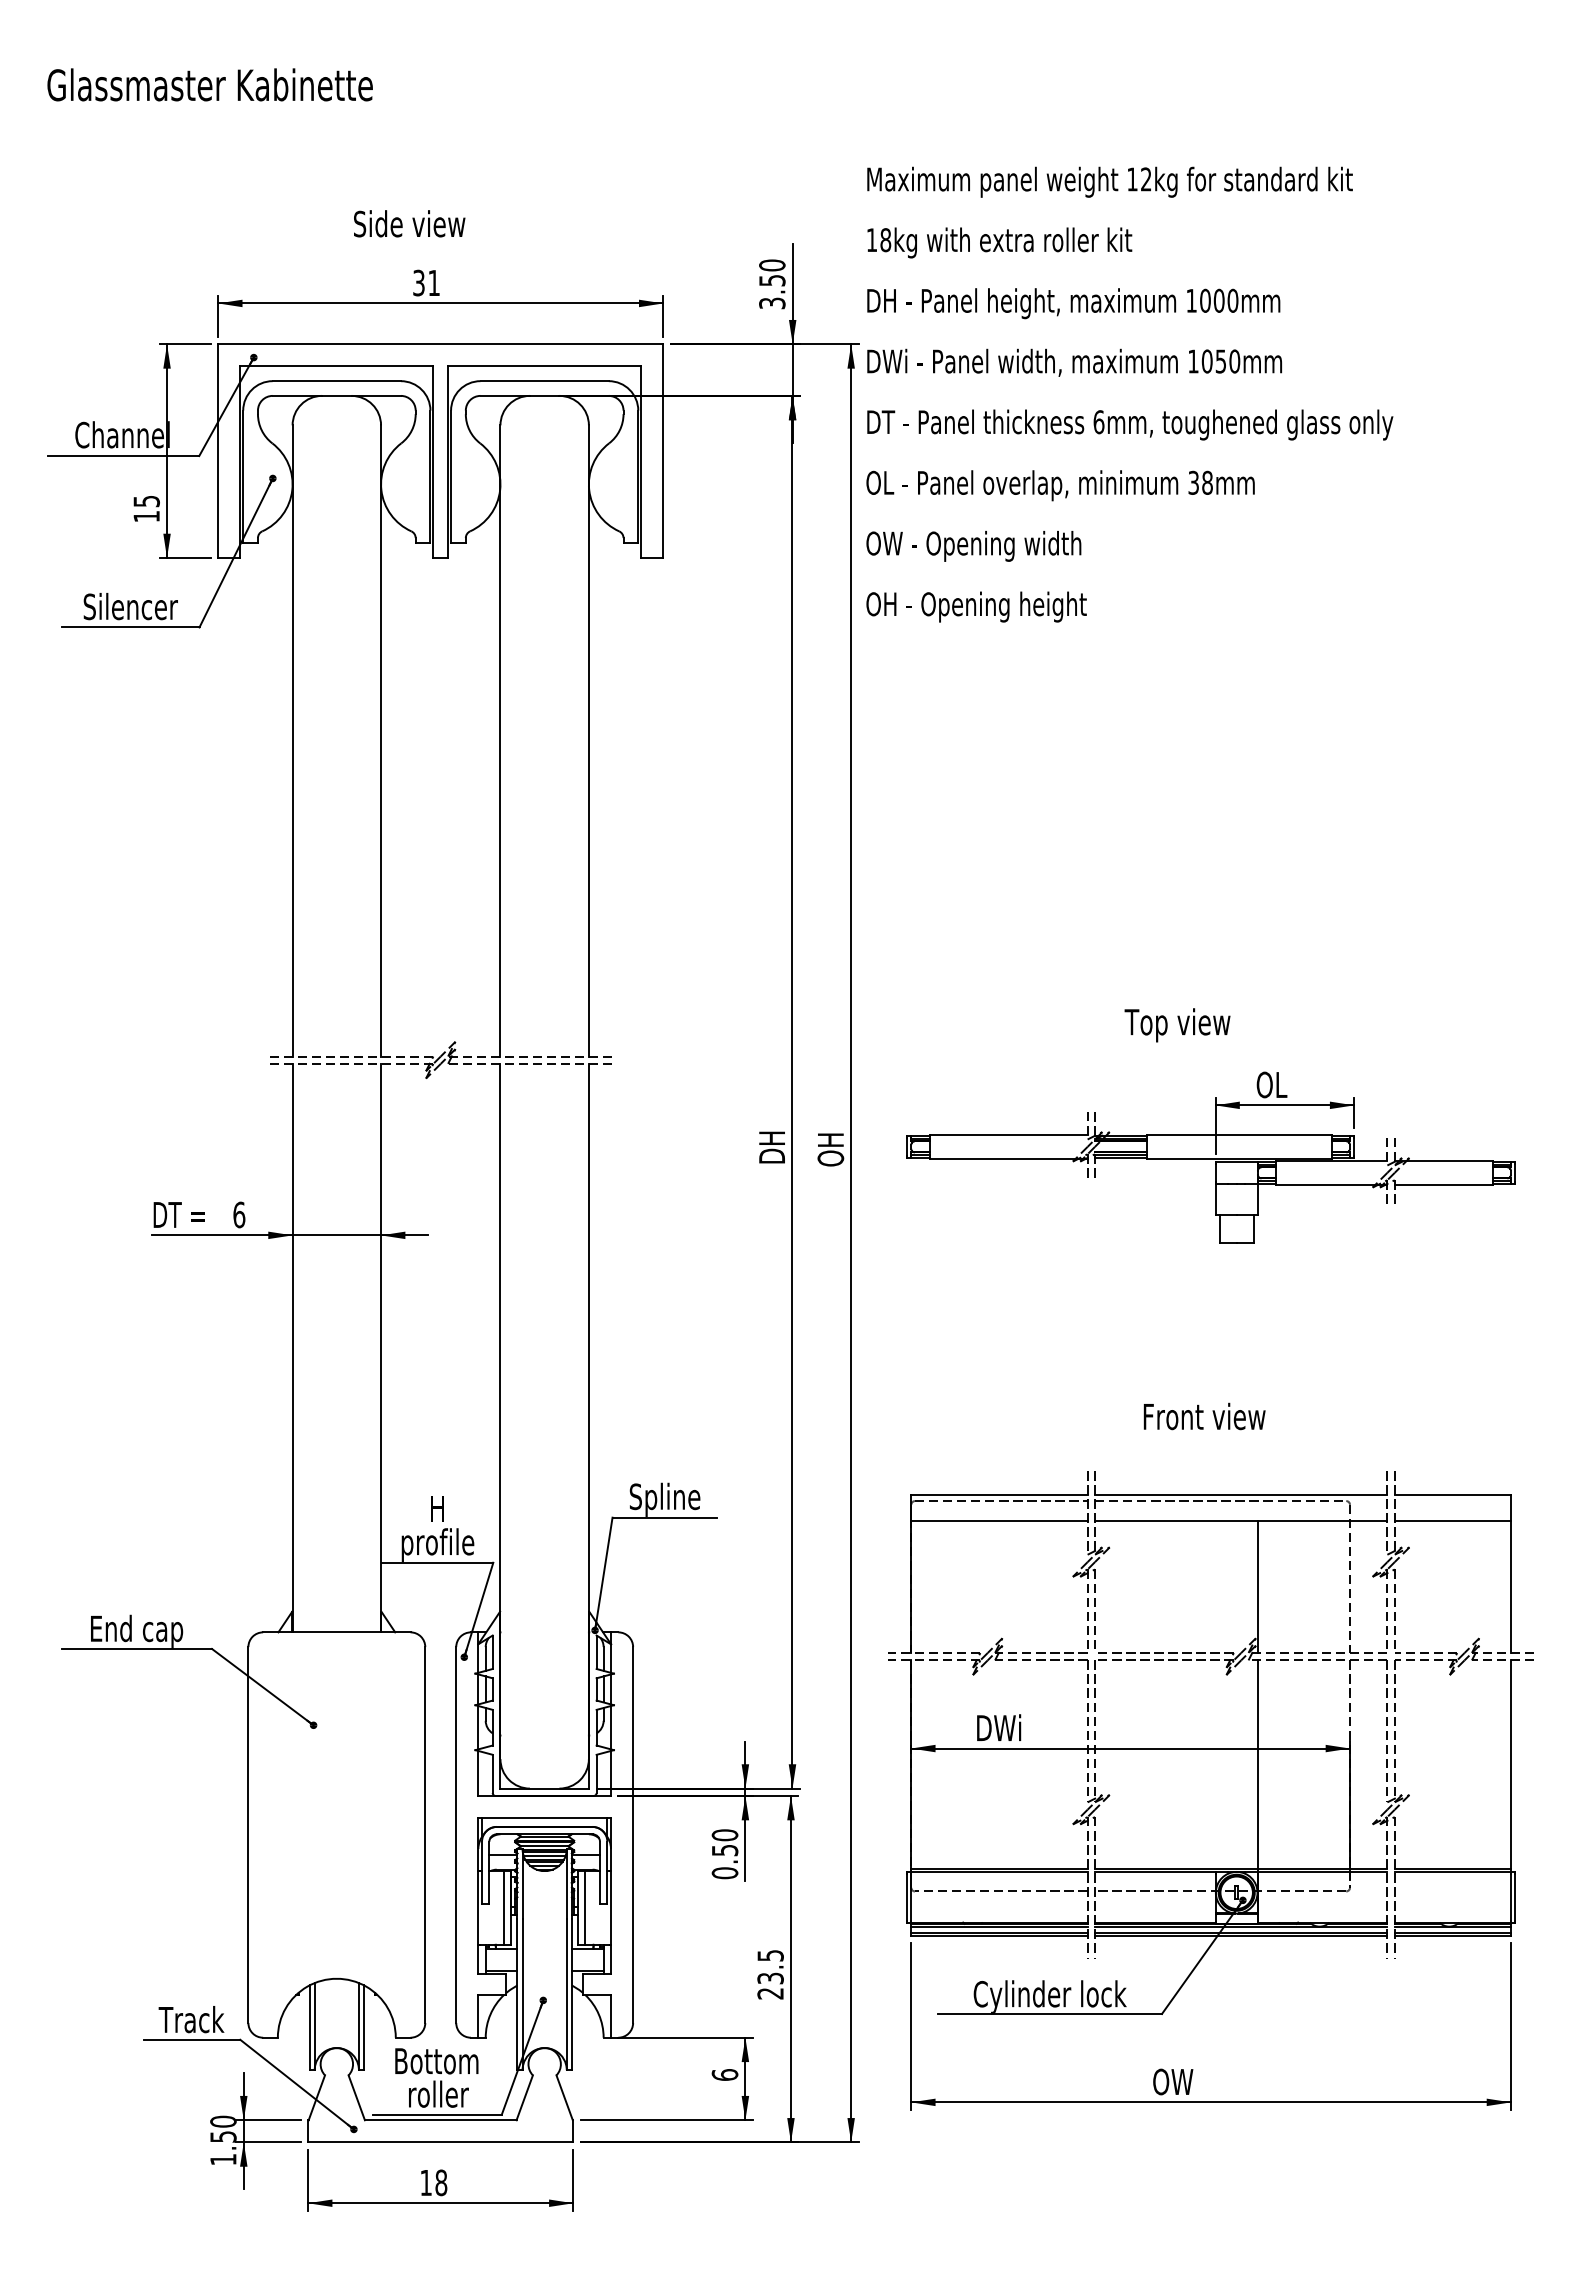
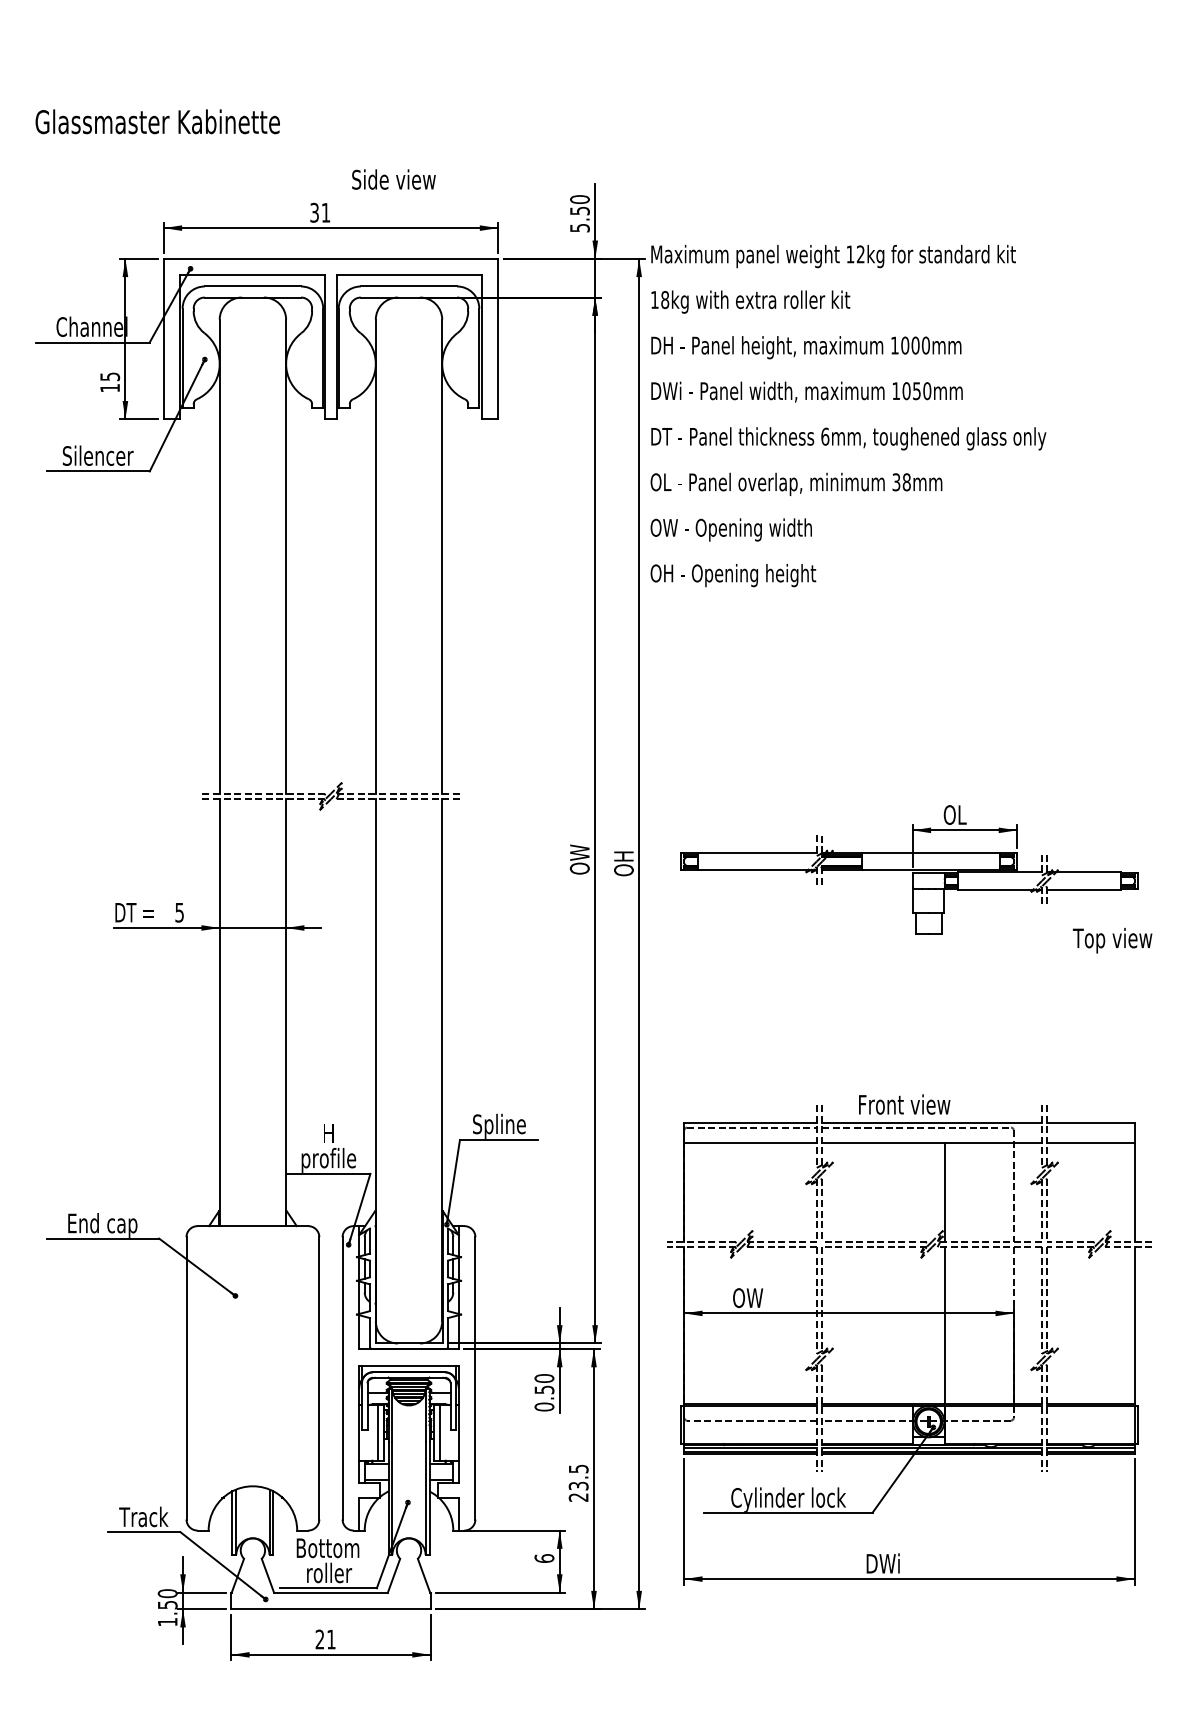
text: (209, 84) -> (157, 121), moved
text: (409, 223) -> (393, 179), moved
text: (771, 302) -> (579, 227), 3.50 -> 5.50
text: (1129, 394) -> (848, 415), moved
text: (1177, 1025) -> (1112, 940), moved
text: (771, 1144) -> (579, 859), DH -> OW
text: (239, 1214) -> (179, 912), 6 -> 5
text: (1204, 1416) -> (904, 1104), moved
text: (998, 1727) -> (749, 1297), DWi -> OW
text: (1175, 2081) -> (882, 1563), OW -> DWi
text: (433, 2182) -> (325, 1639), 18 -> 21

